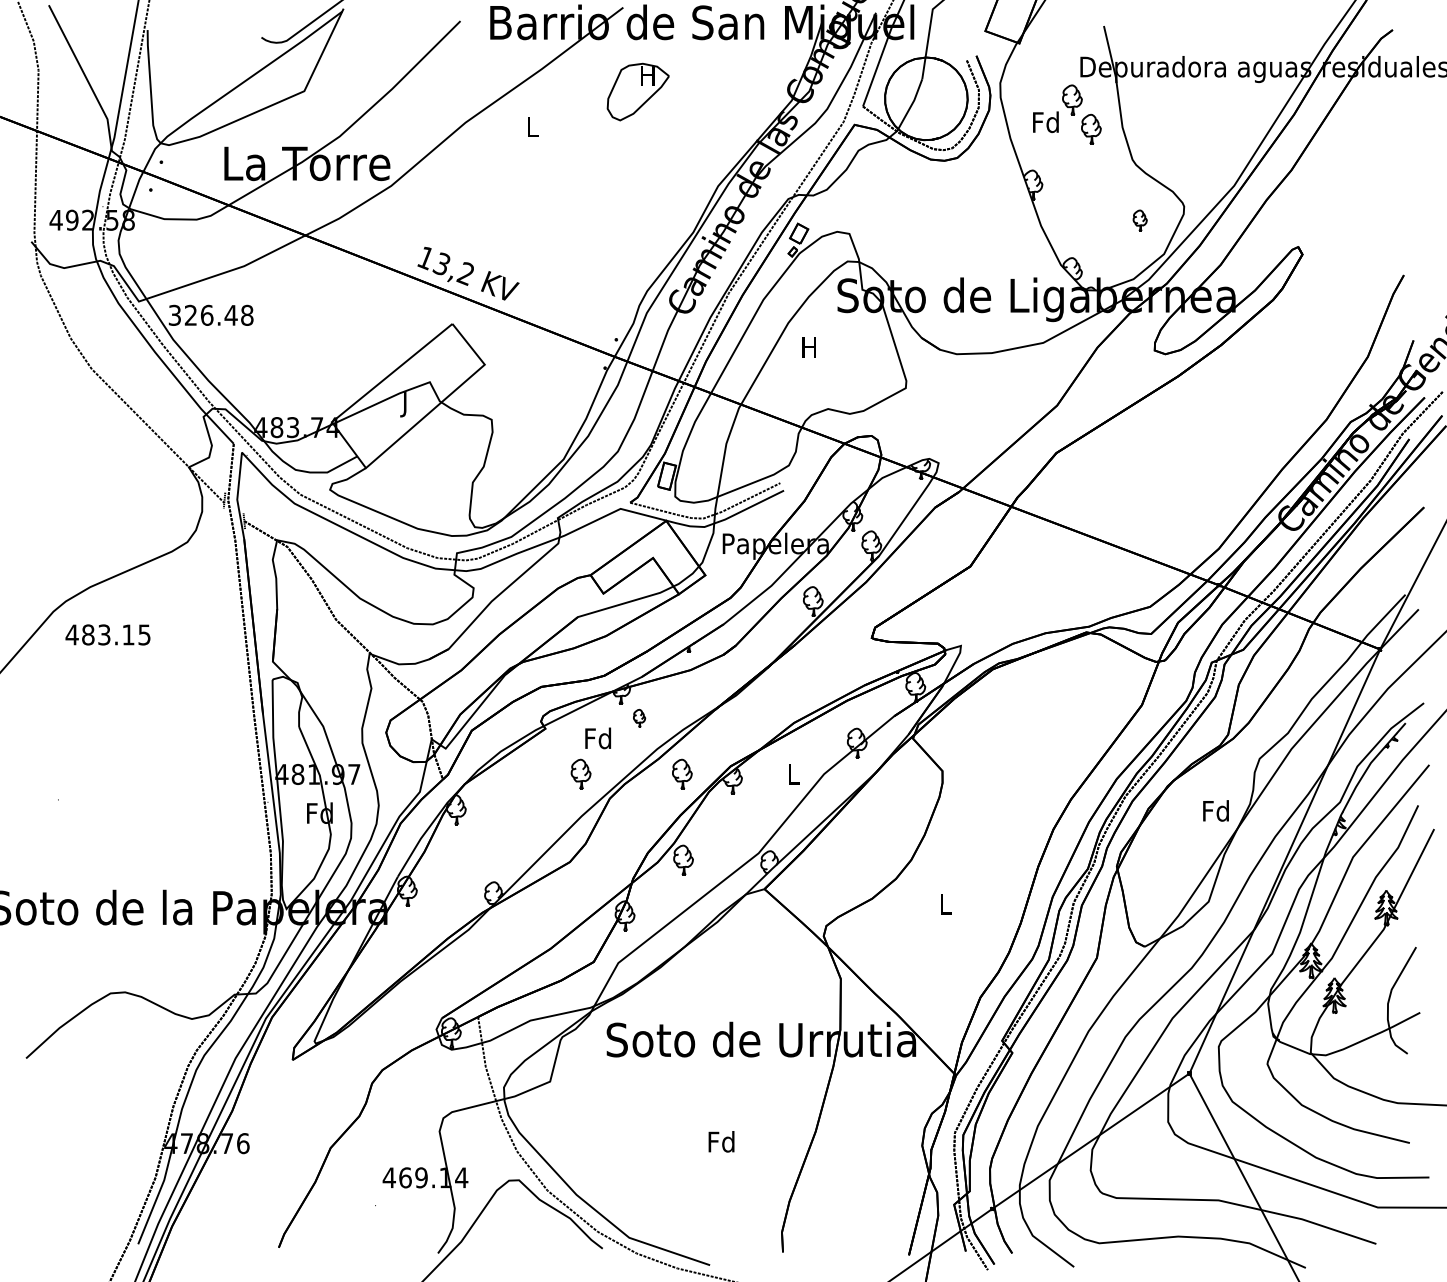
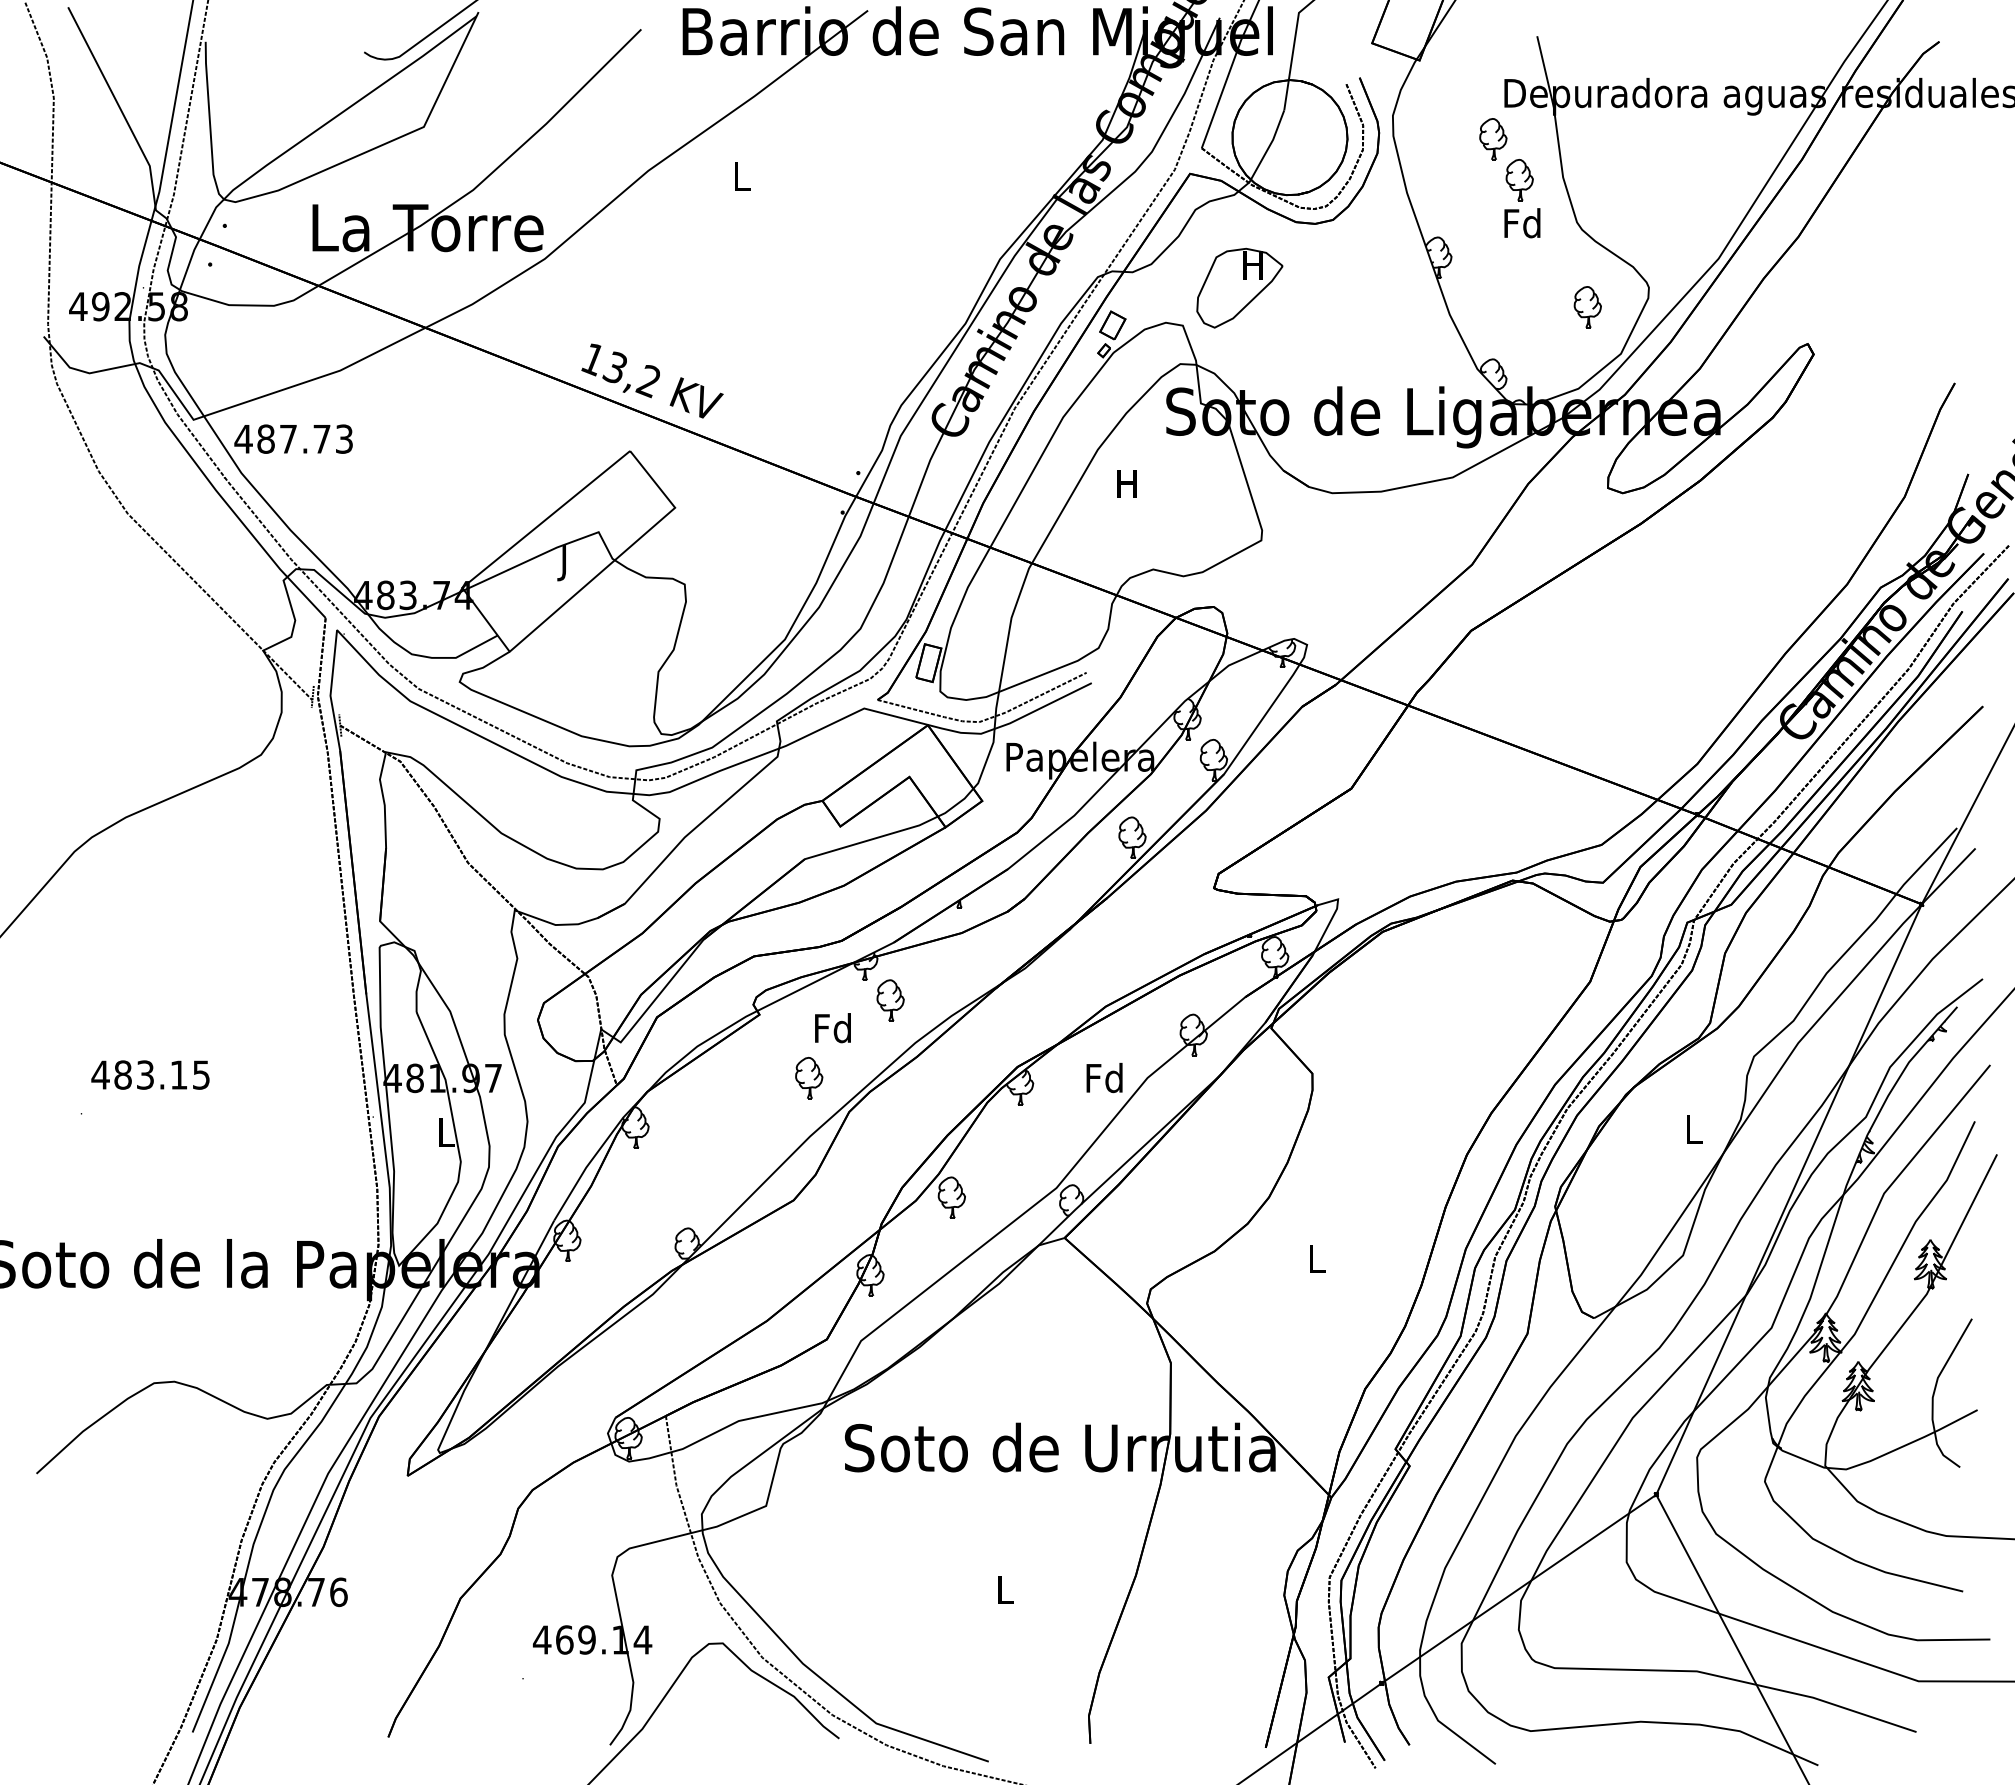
part: (638, 91) -> (1239, 287), moved
text: (1045, 122) -> (1522, 223), moved
part: (1140, 220) -> (1587, 307), size x1.43
text: (210, 314) -> (293, 438), 326.48 -> 487.73
text: (108, 634) -> (150, 1074), moved
part: (639, 718) -> (890, 1000), size x1.67
part: (682, 773) -> (950, 1077), removed
text: (793, 773) -> (1104, 1077), L -> Fd
text: (1216, 811) -> (1693, 1129), Fd -> L
text: (319, 813) -> (445, 1132), Fd -> L
text: (721, 1141) -> (1004, 1589), Fd -> L

